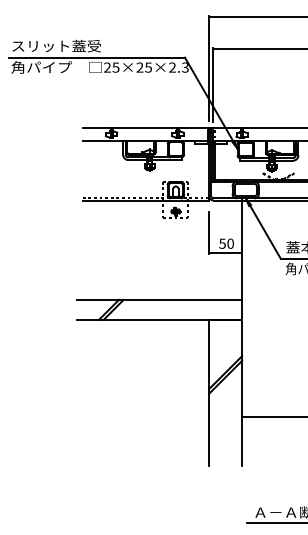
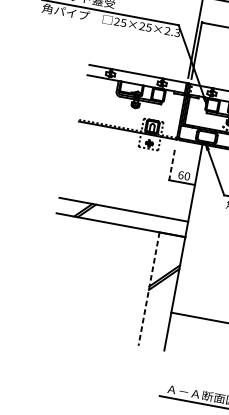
line: (209, 233) -> (172, 165), solid -> dashed
text: (222, 243) -> (181, 175), 50 -> 60
line: (209, 392) -> (149, 288), solid -> dashed

